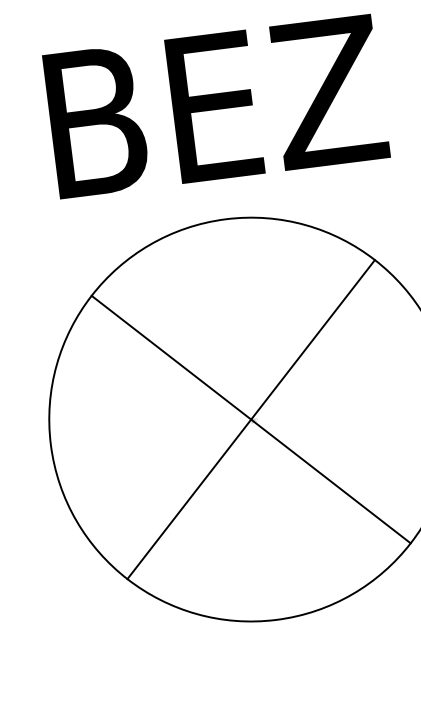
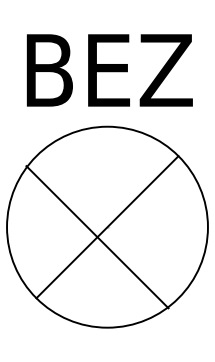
line: (251, 420) -> (97, 237), moved

